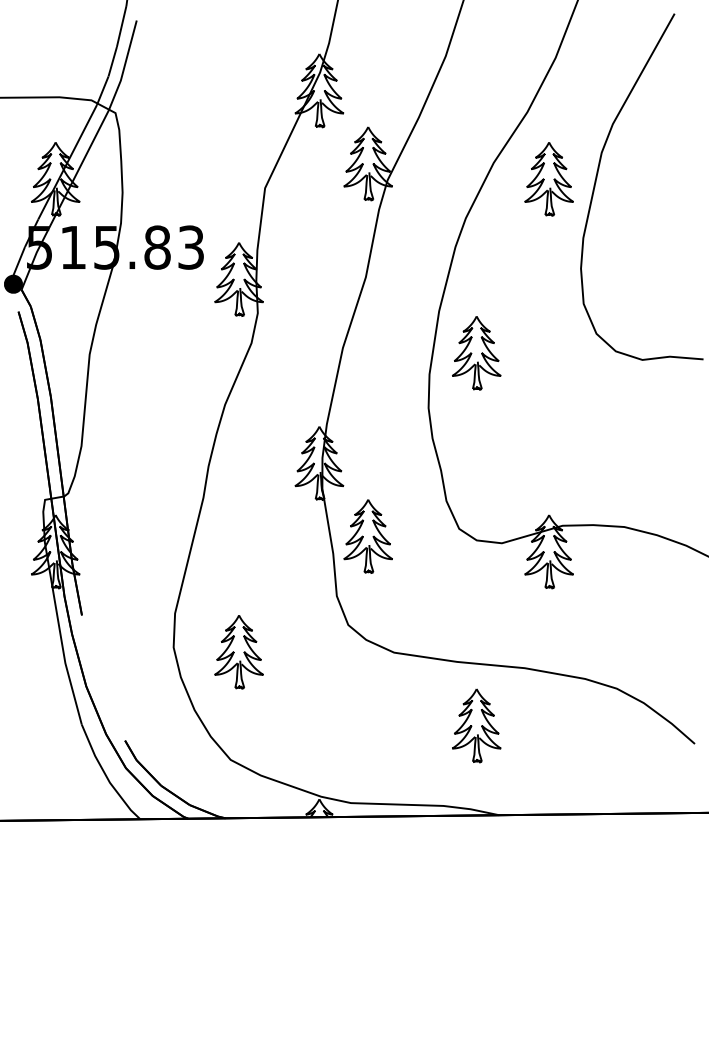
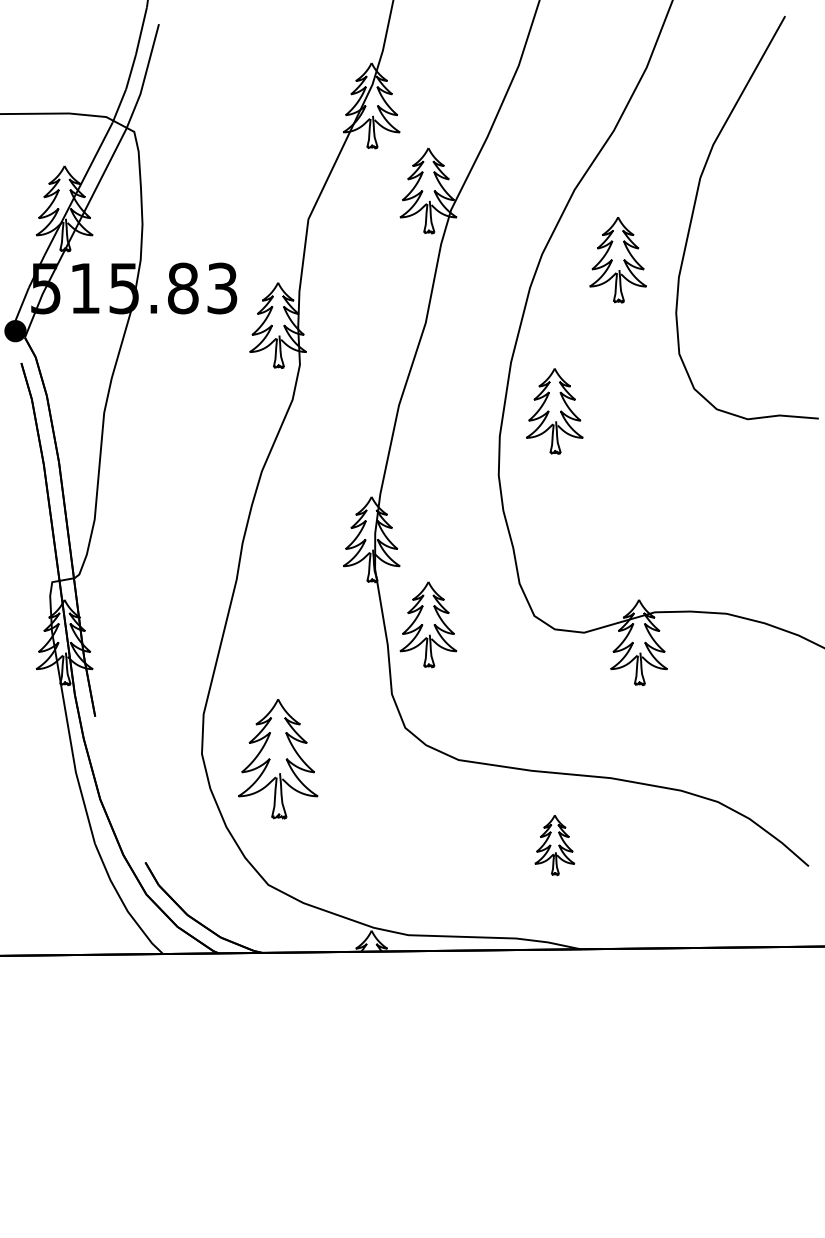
part: (548, 179) -> (617, 260), moved
part: (238, 652) -> (277, 759), size x1.4
part: (476, 725) -> (554, 844), size x0.7

